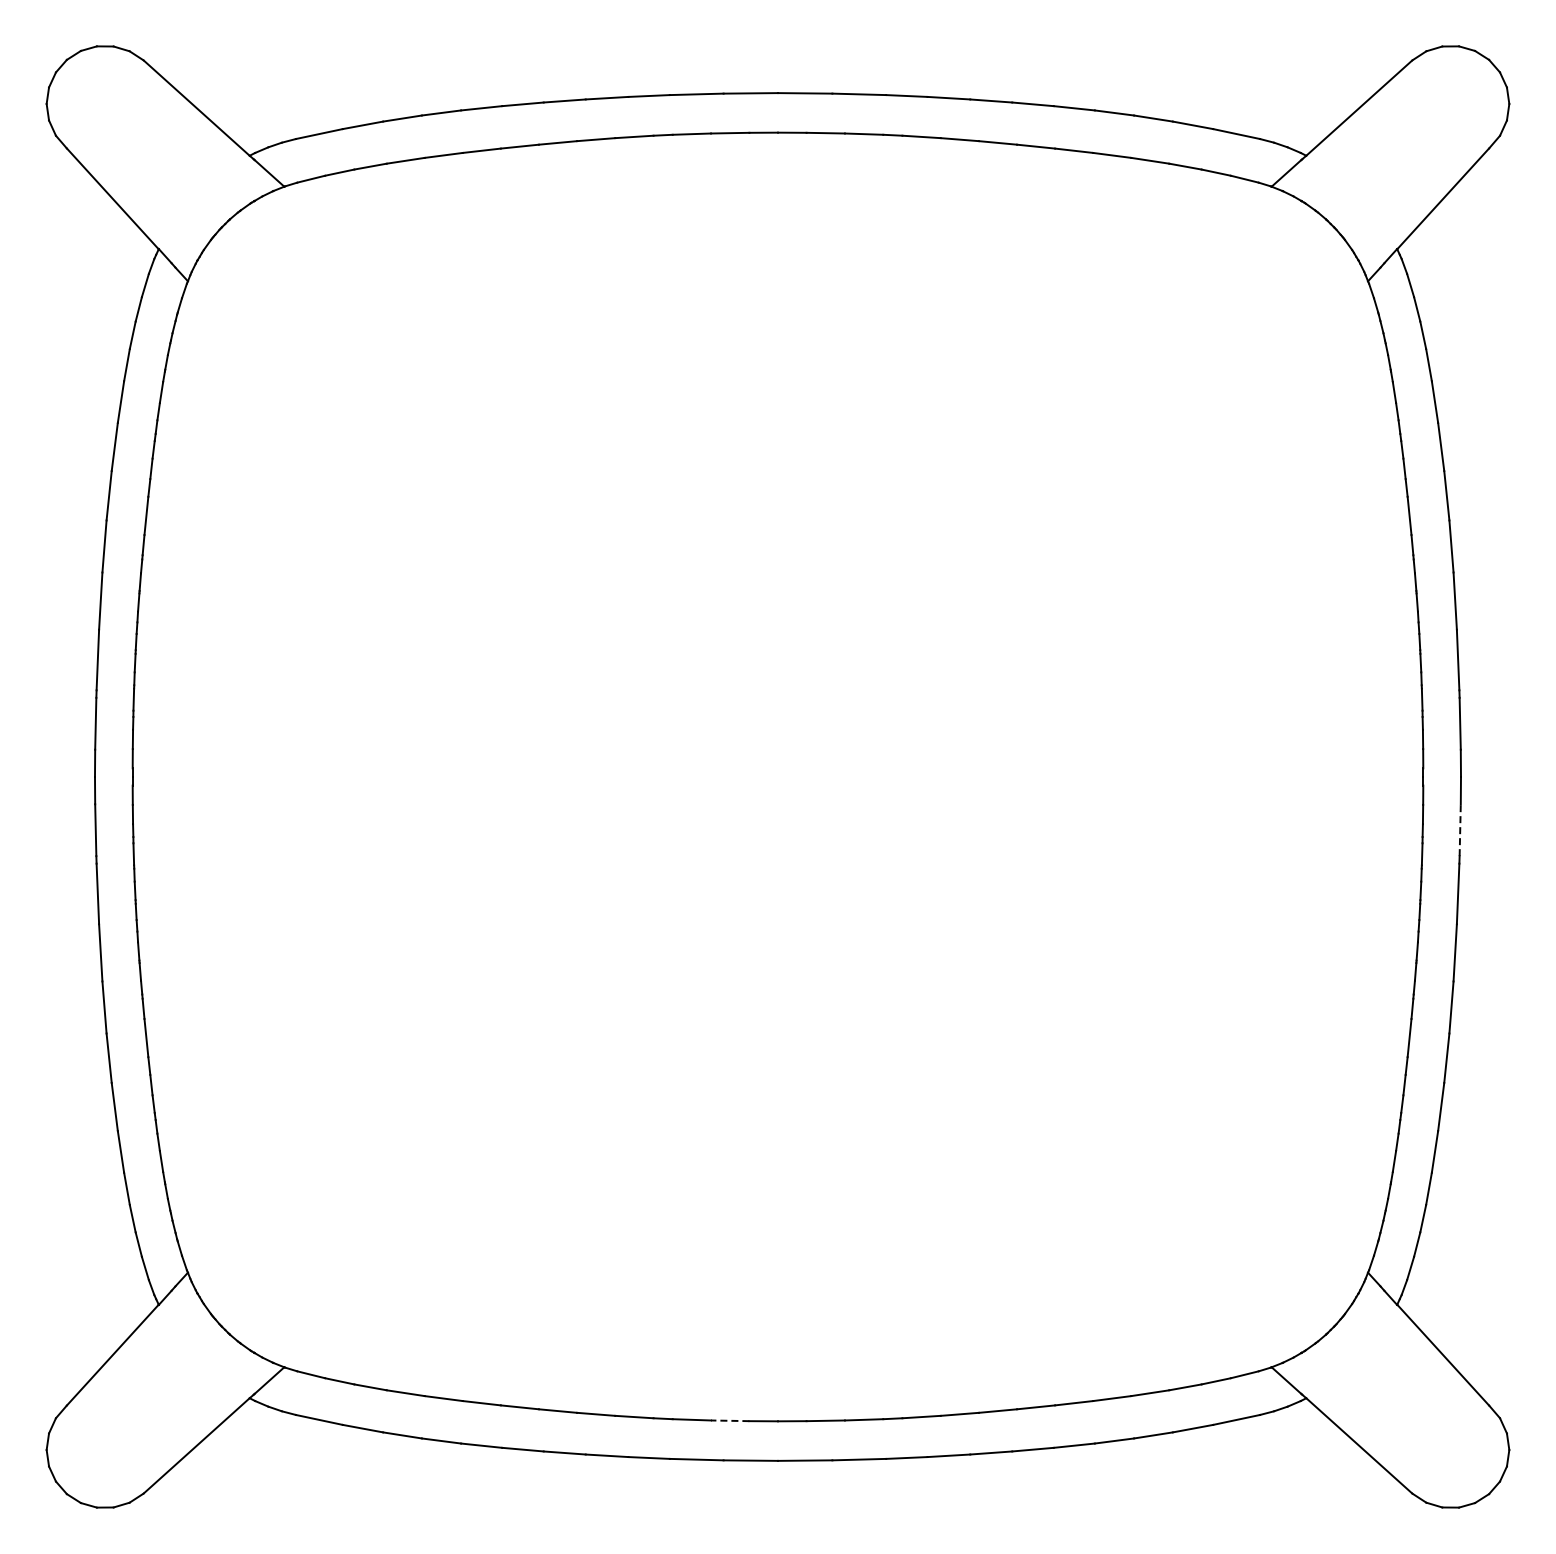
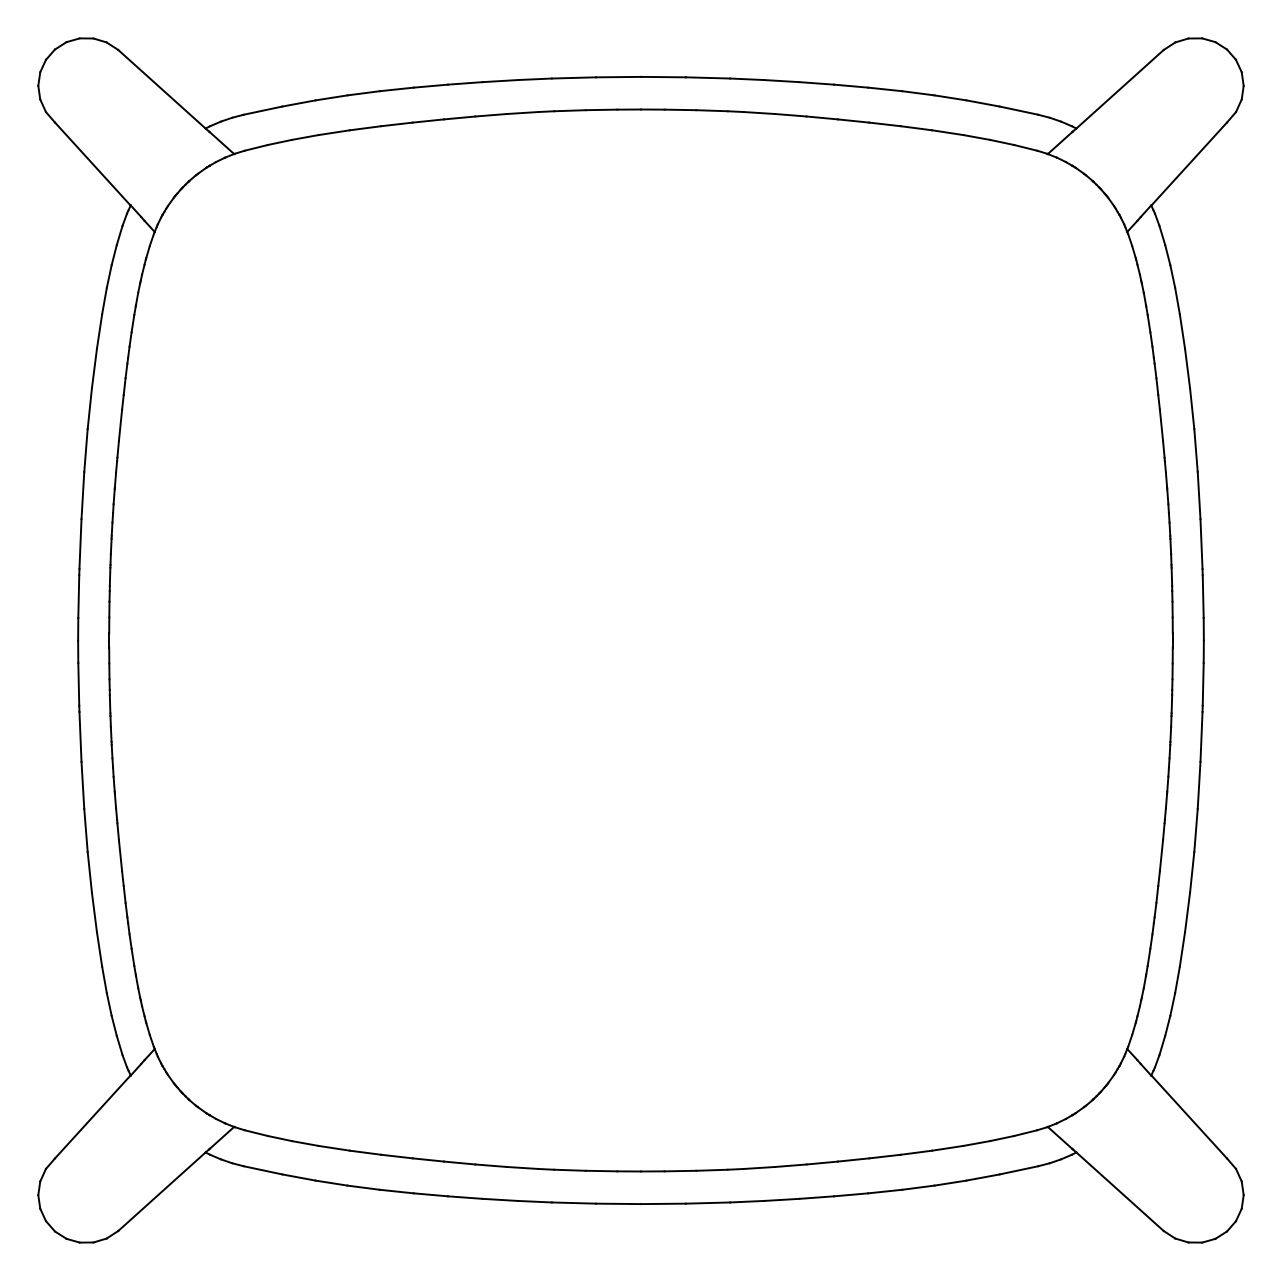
line: (1460, 830) -> (1203, 684), dashed -> solid
line: (729, 1420) -> (601, 1170), dashed -> solid

